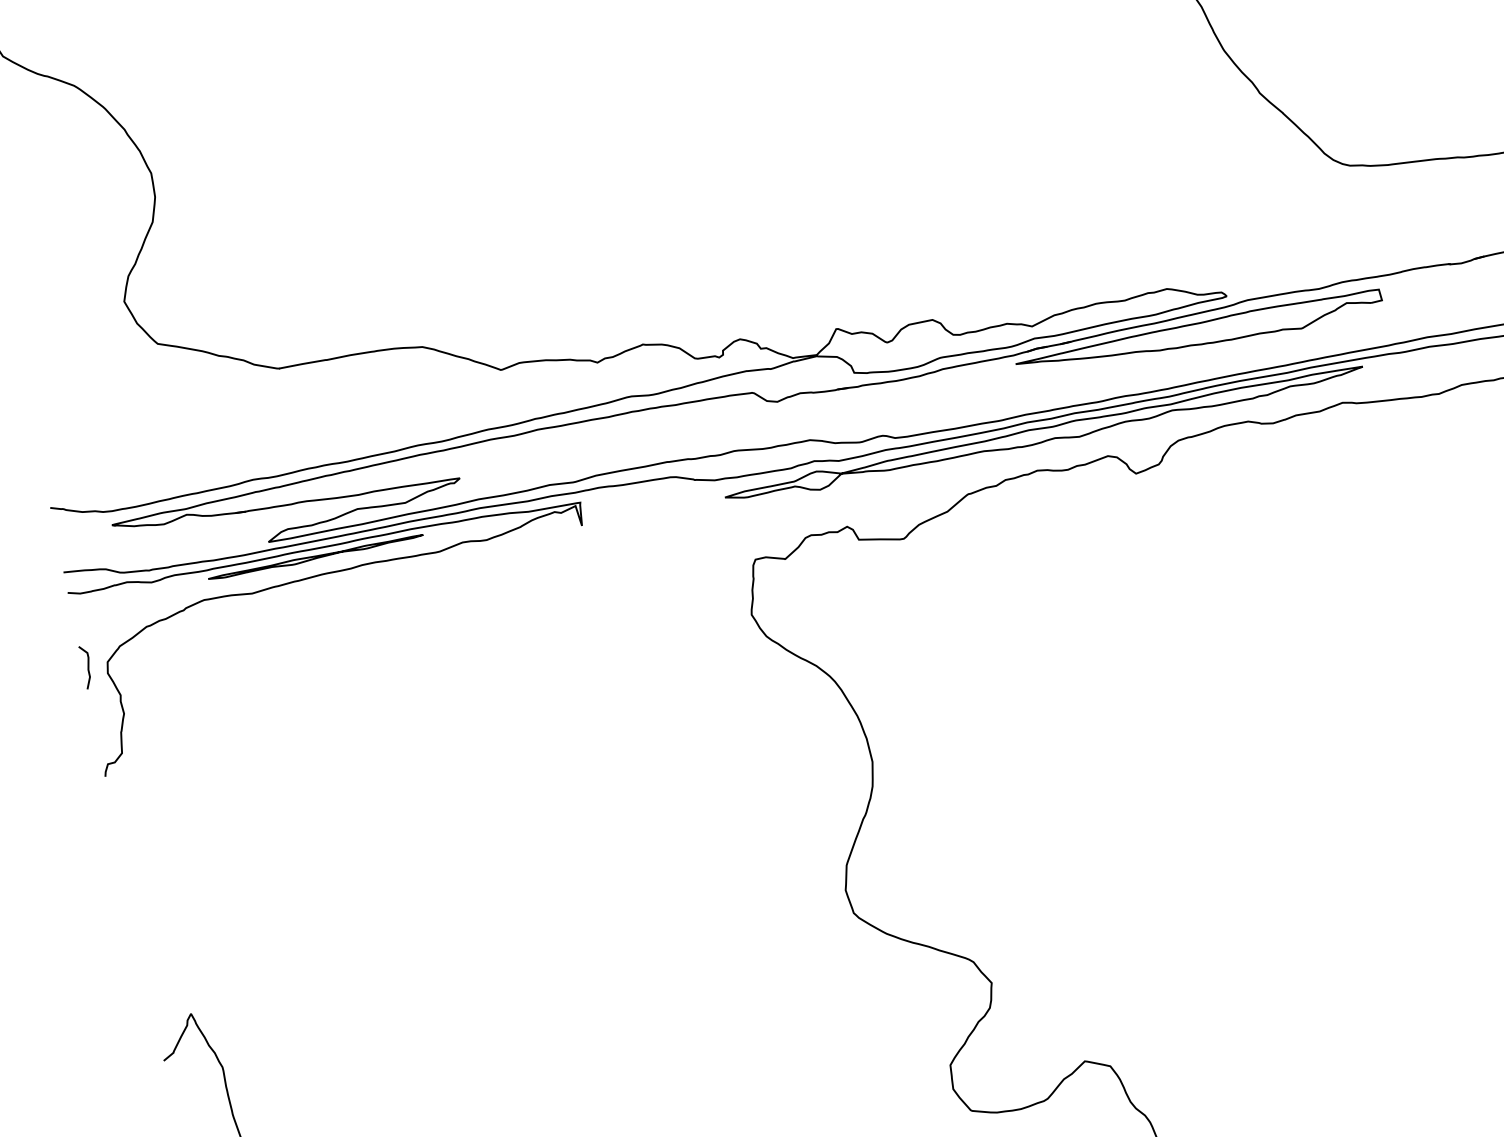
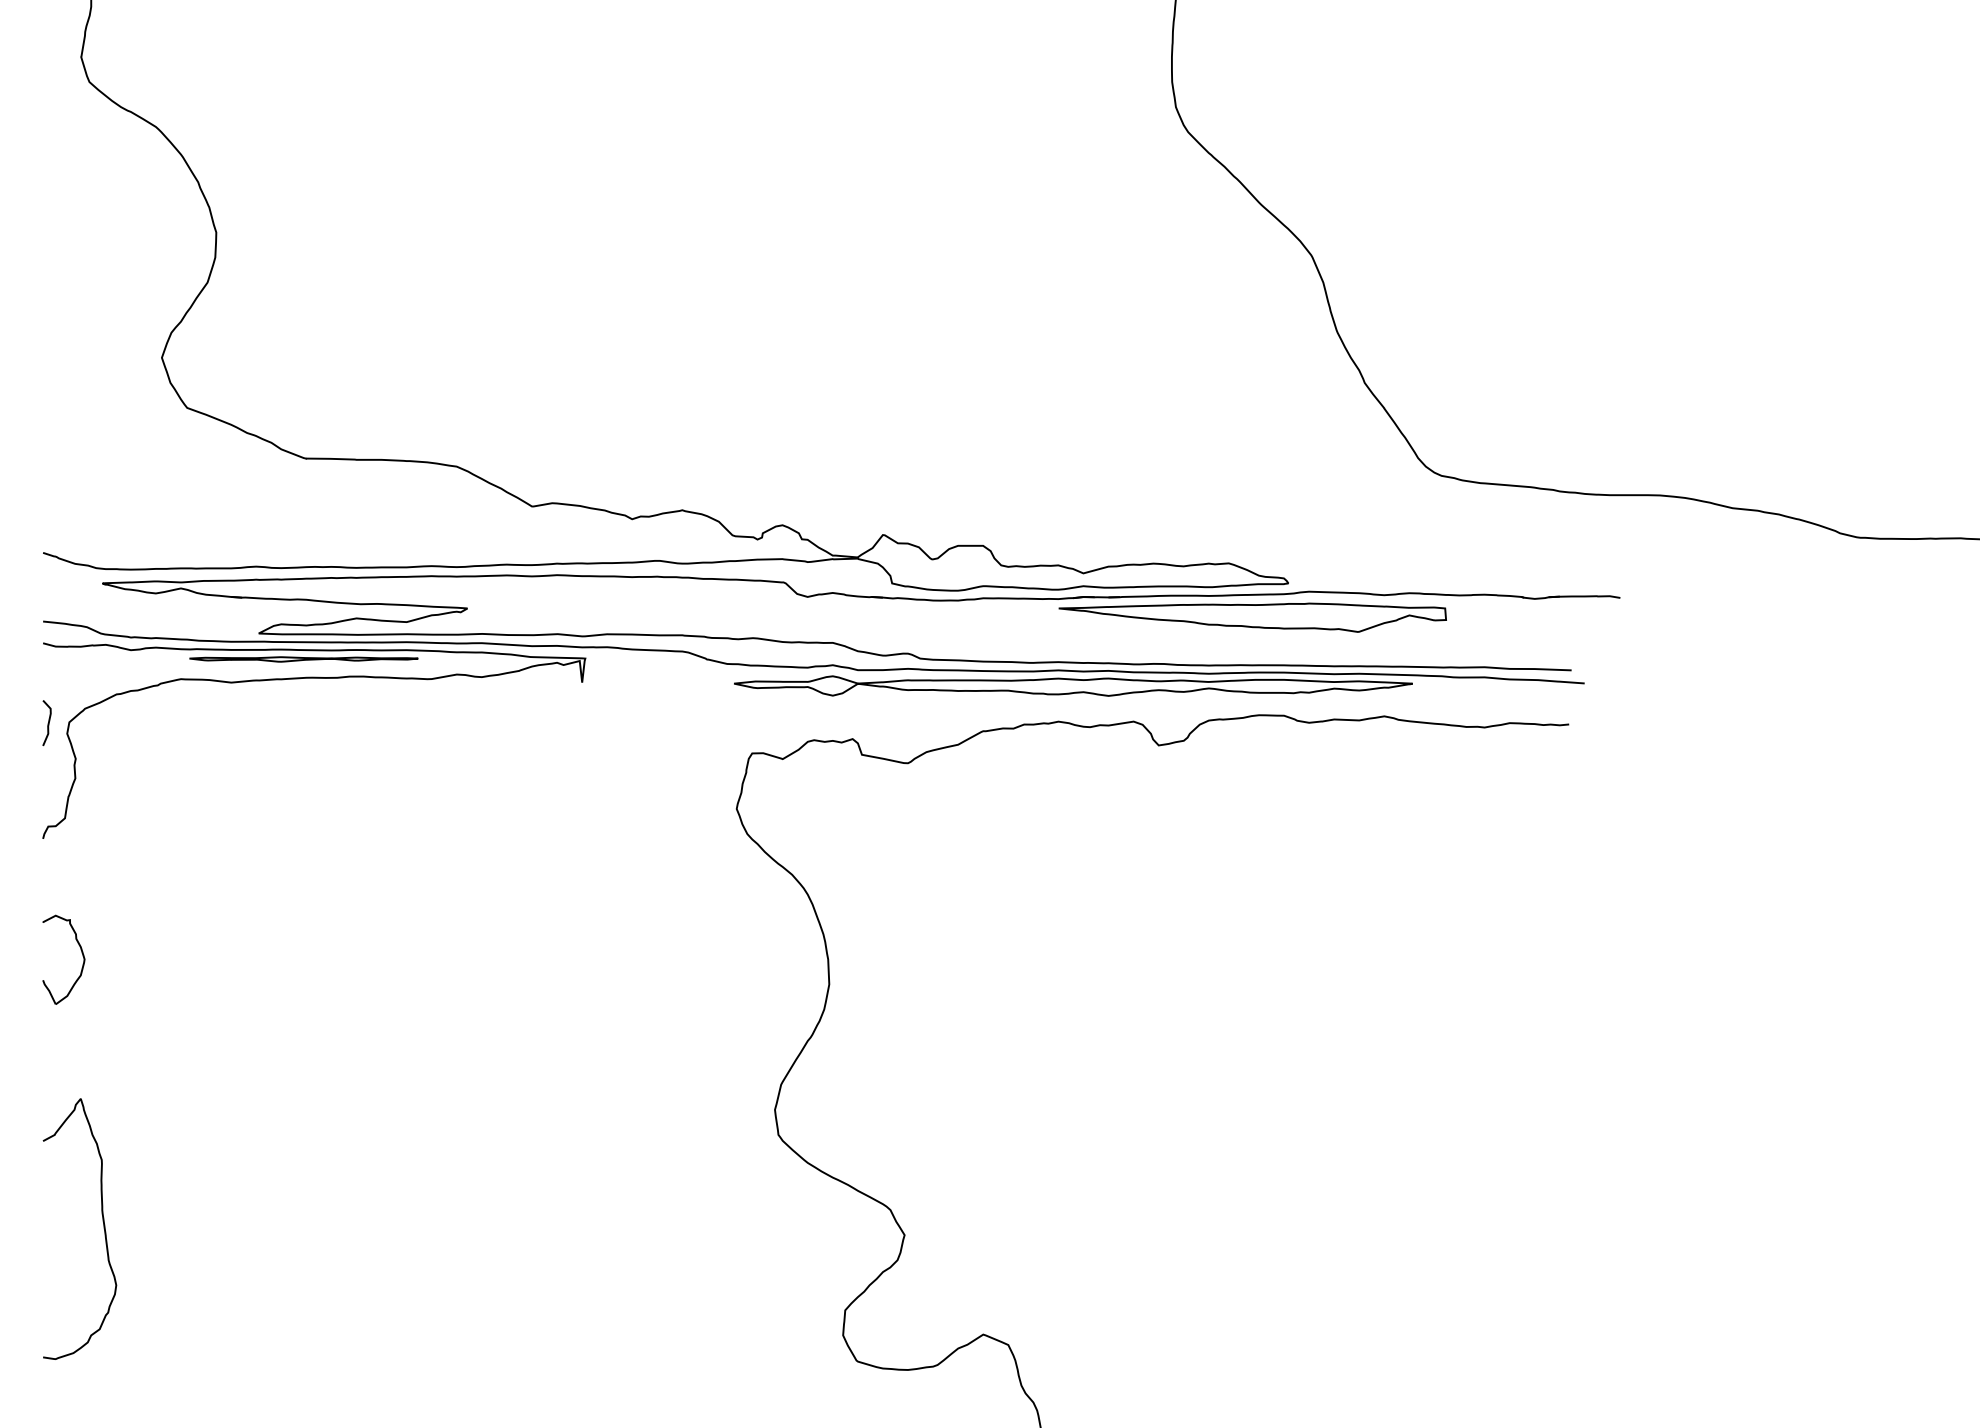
part: (163, 877) -> (81, 953), added

